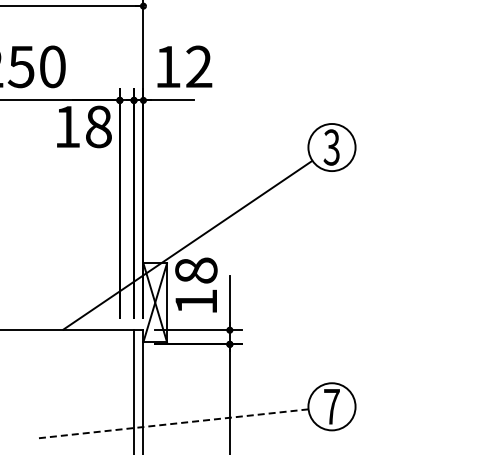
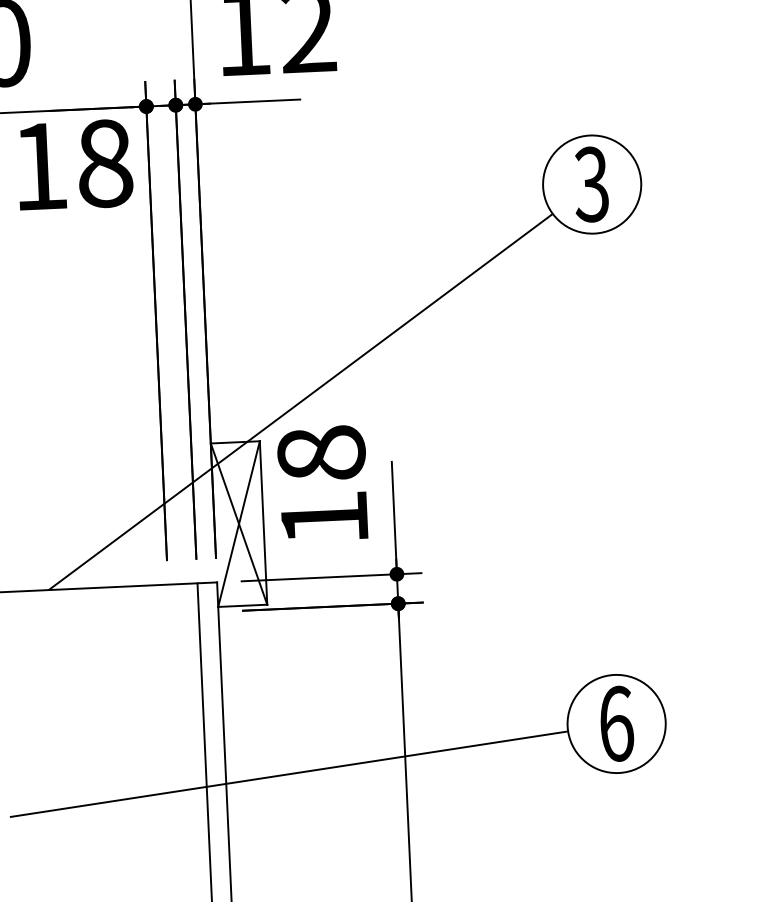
text: (331, 406) -> (615, 723), 7 -> 6
line: (173, 423) -> (288, 773), dashed -> solid

